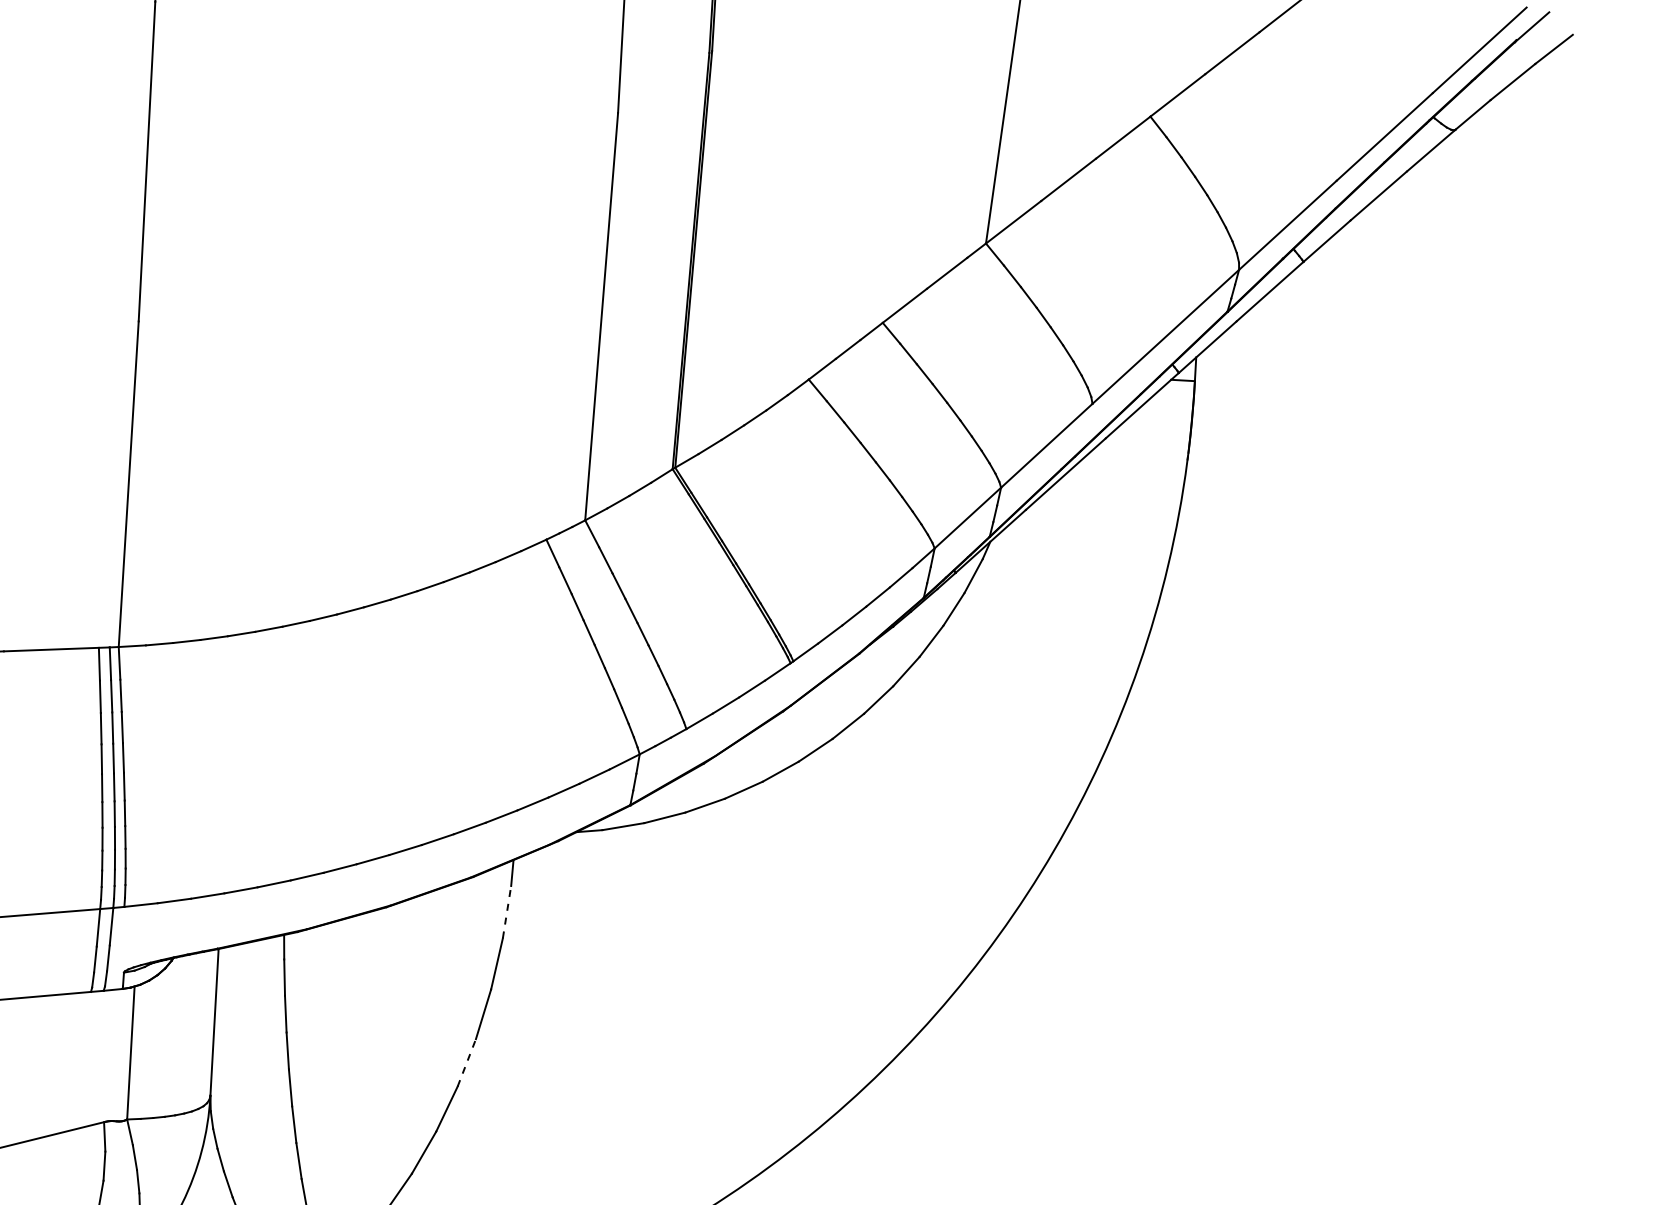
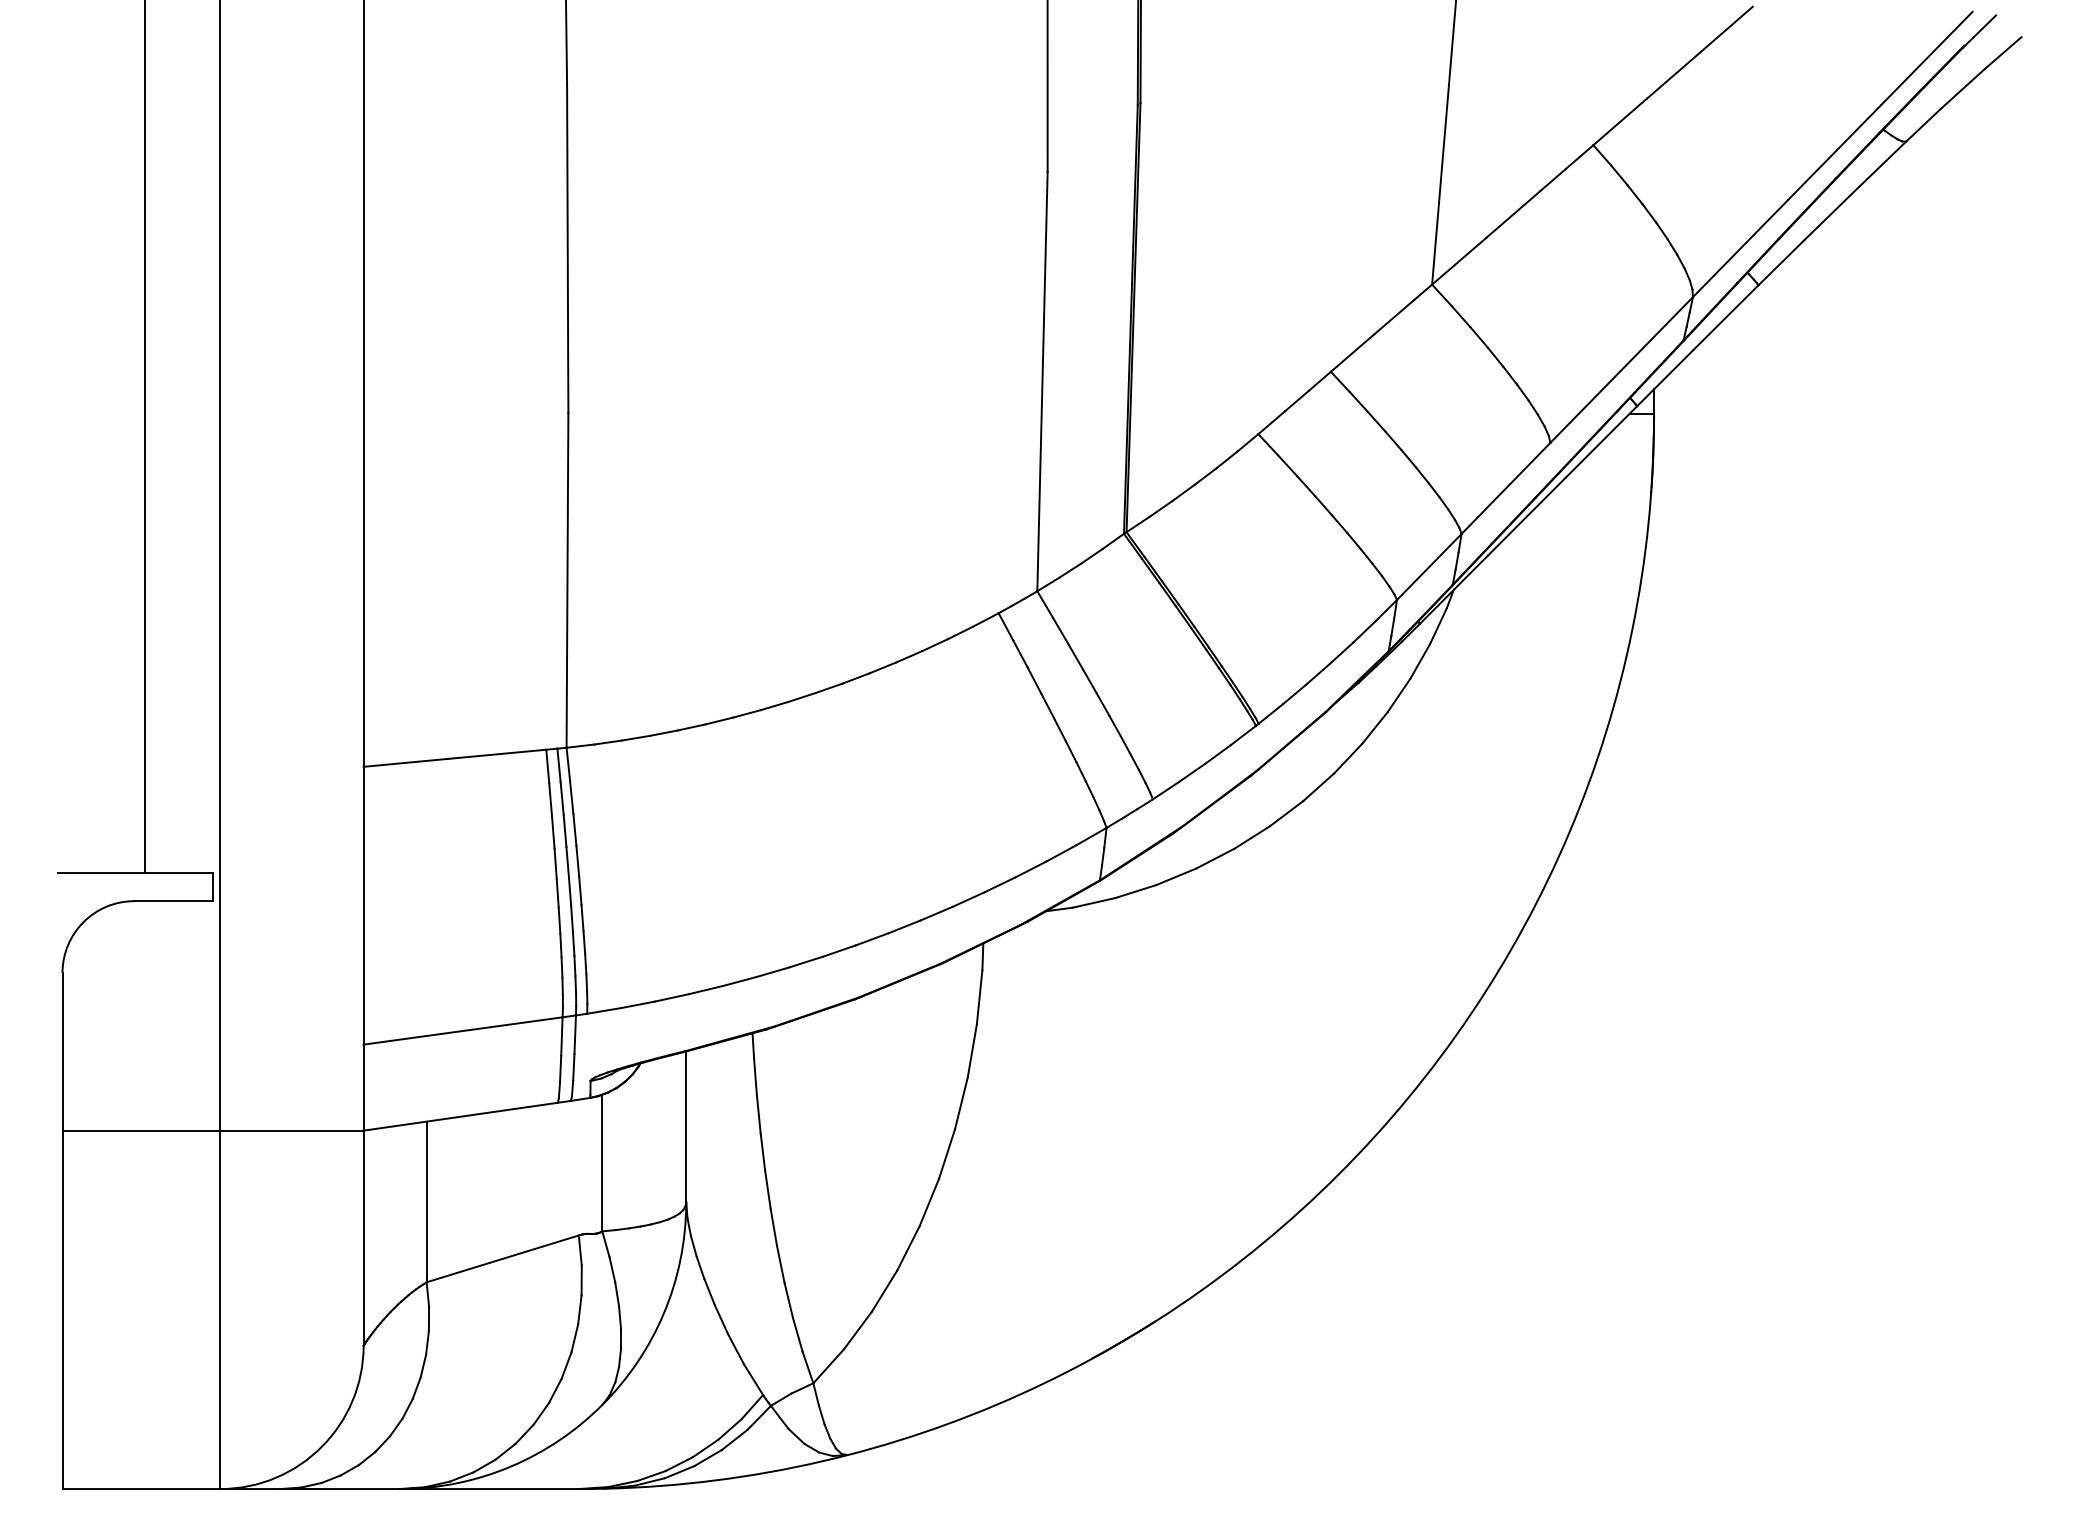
line: (506, 911) -> (979, 996), dashed -> solid
line: (467, 1062) -> (947, 1153), dashed -> solid

